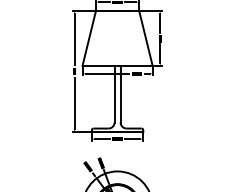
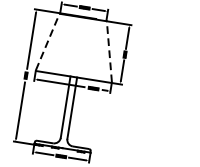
line: (89, 38) -> (48, 42), solid -> dashed
line: (145, 38) -> (108, 51), solid -> dashed

